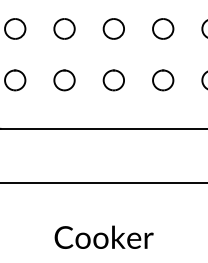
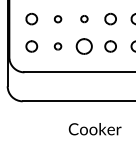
part: (114, 27) -> (84, 18), size x0.6
part: (63, 29) -> (57, 19), size x0.6
part: (63, 80) -> (57, 46), size x0.6
part: (114, 80) -> (84, 46), size x1.4
text: (102, 237) -> (94, 129), moved

